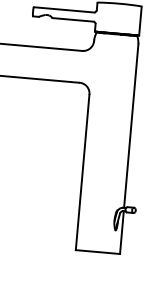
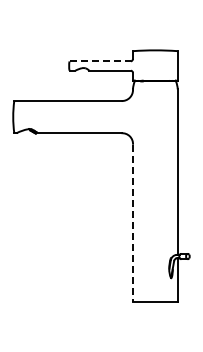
line: (64, 9) -> (100, 61), solid -> dashed
line: (83, 173) -> (133, 223), solid -> dashed

